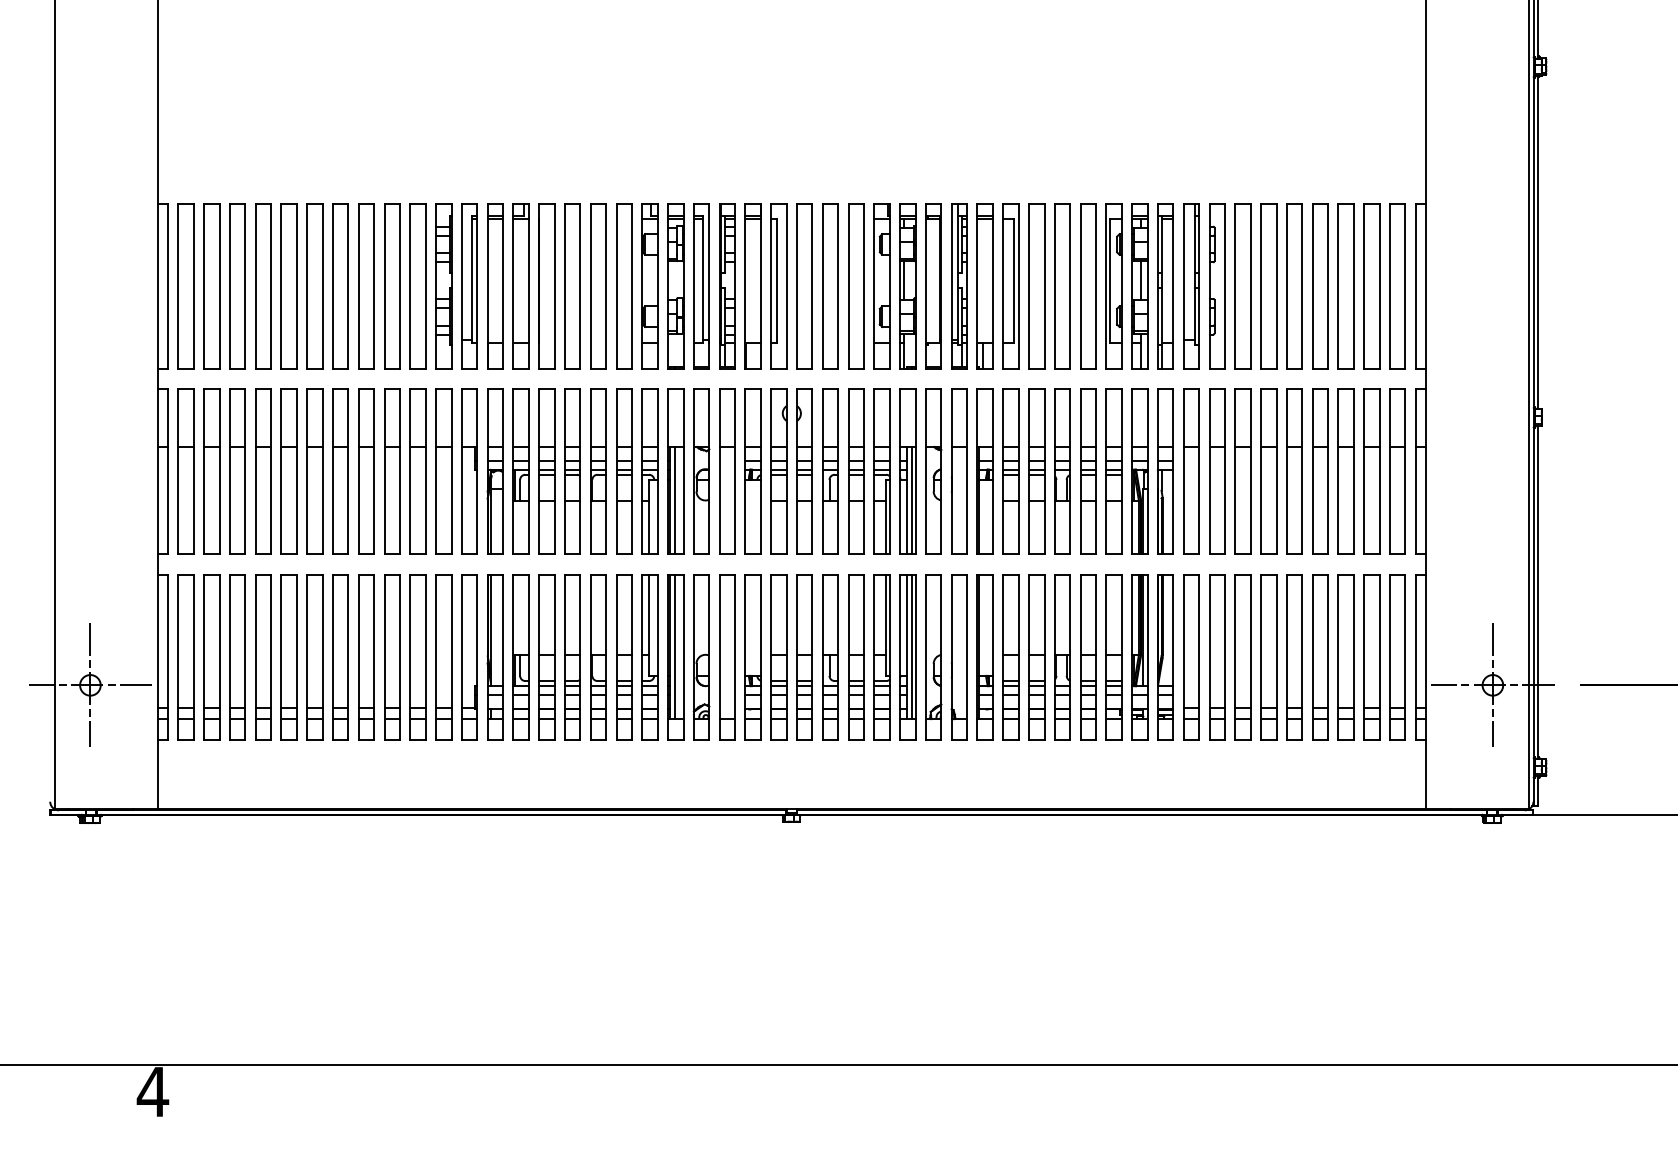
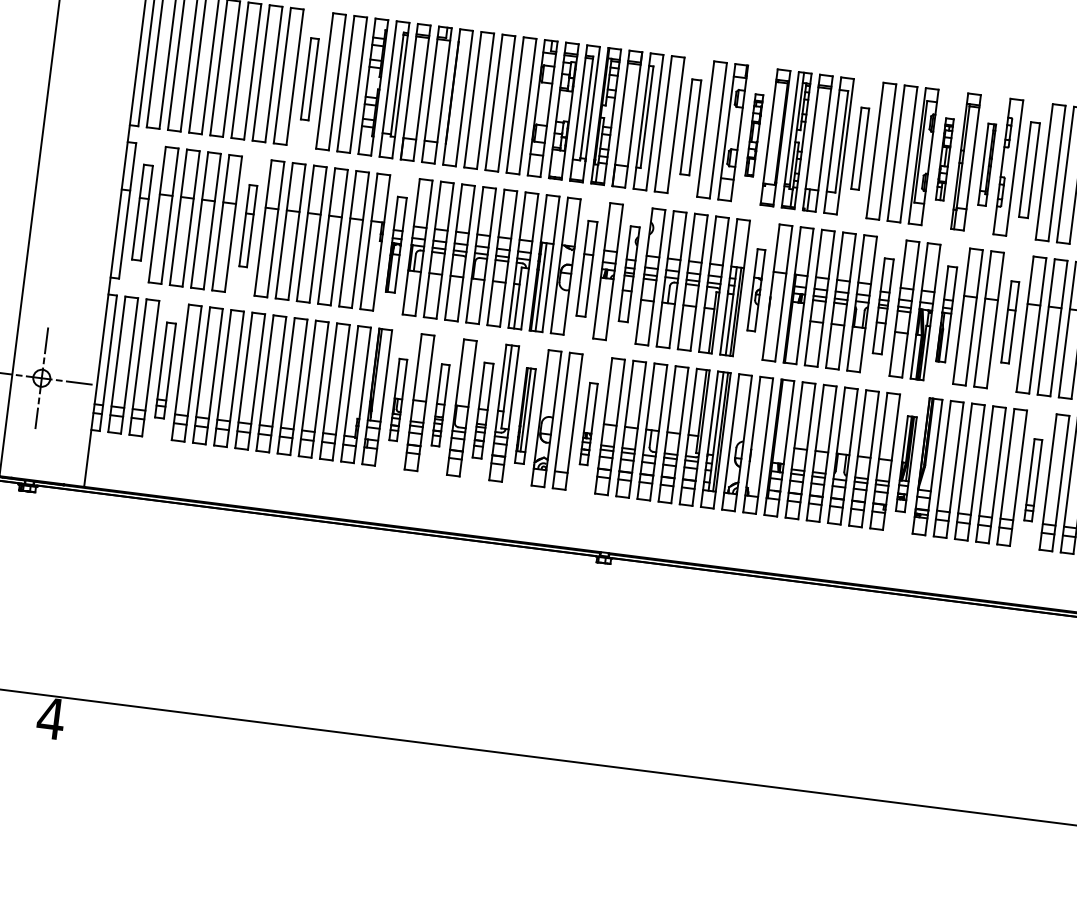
part: (366, 286) -> (309, 79), size x0.6
part: (830, 286) -> (690, 127), size x0.7
part: (907, 286) -> (753, 135), size x0.6
part: (1036, 286) -> (859, 148), size x0.6
part: (1139, 286) -> (944, 159), size x0.6
part: (1191, 286) -> (987, 165), size x0.6
part: (1242, 286) -> (1029, 170), size x0.7
part: (185, 471) -> (142, 212), size x0.7
part: (314, 471) -> (247, 225), size x0.6
part: (494, 471) -> (395, 244), size x0.7
part: (727, 471) -> (587, 268), size x0.7
part: (778, 471) -> (628, 274), size x0.7
part: (933, 471) -> (756, 290), size x0.6
part: (1088, 471) -> (883, 306), size x0.7
part: (1165, 471) -> (946, 314), size x0.7
part: (1242, 471) -> (1009, 322), size x0.6
part: (237, 657) -> (165, 370), size x0.7
part: (520, 657) -> (397, 400), size x0.6
part: (572, 657) -> (440, 405), size x0.6
part: (624, 657) -> (483, 410), size x0.7
part: (675, 657) -> (525, 416), size x0.7
part: (752, 657) -> (588, 424), size x0.6
part: (1139, 657) -> (905, 464), size x0.7
part: (1294, 657) -> (1033, 480), size x0.6

